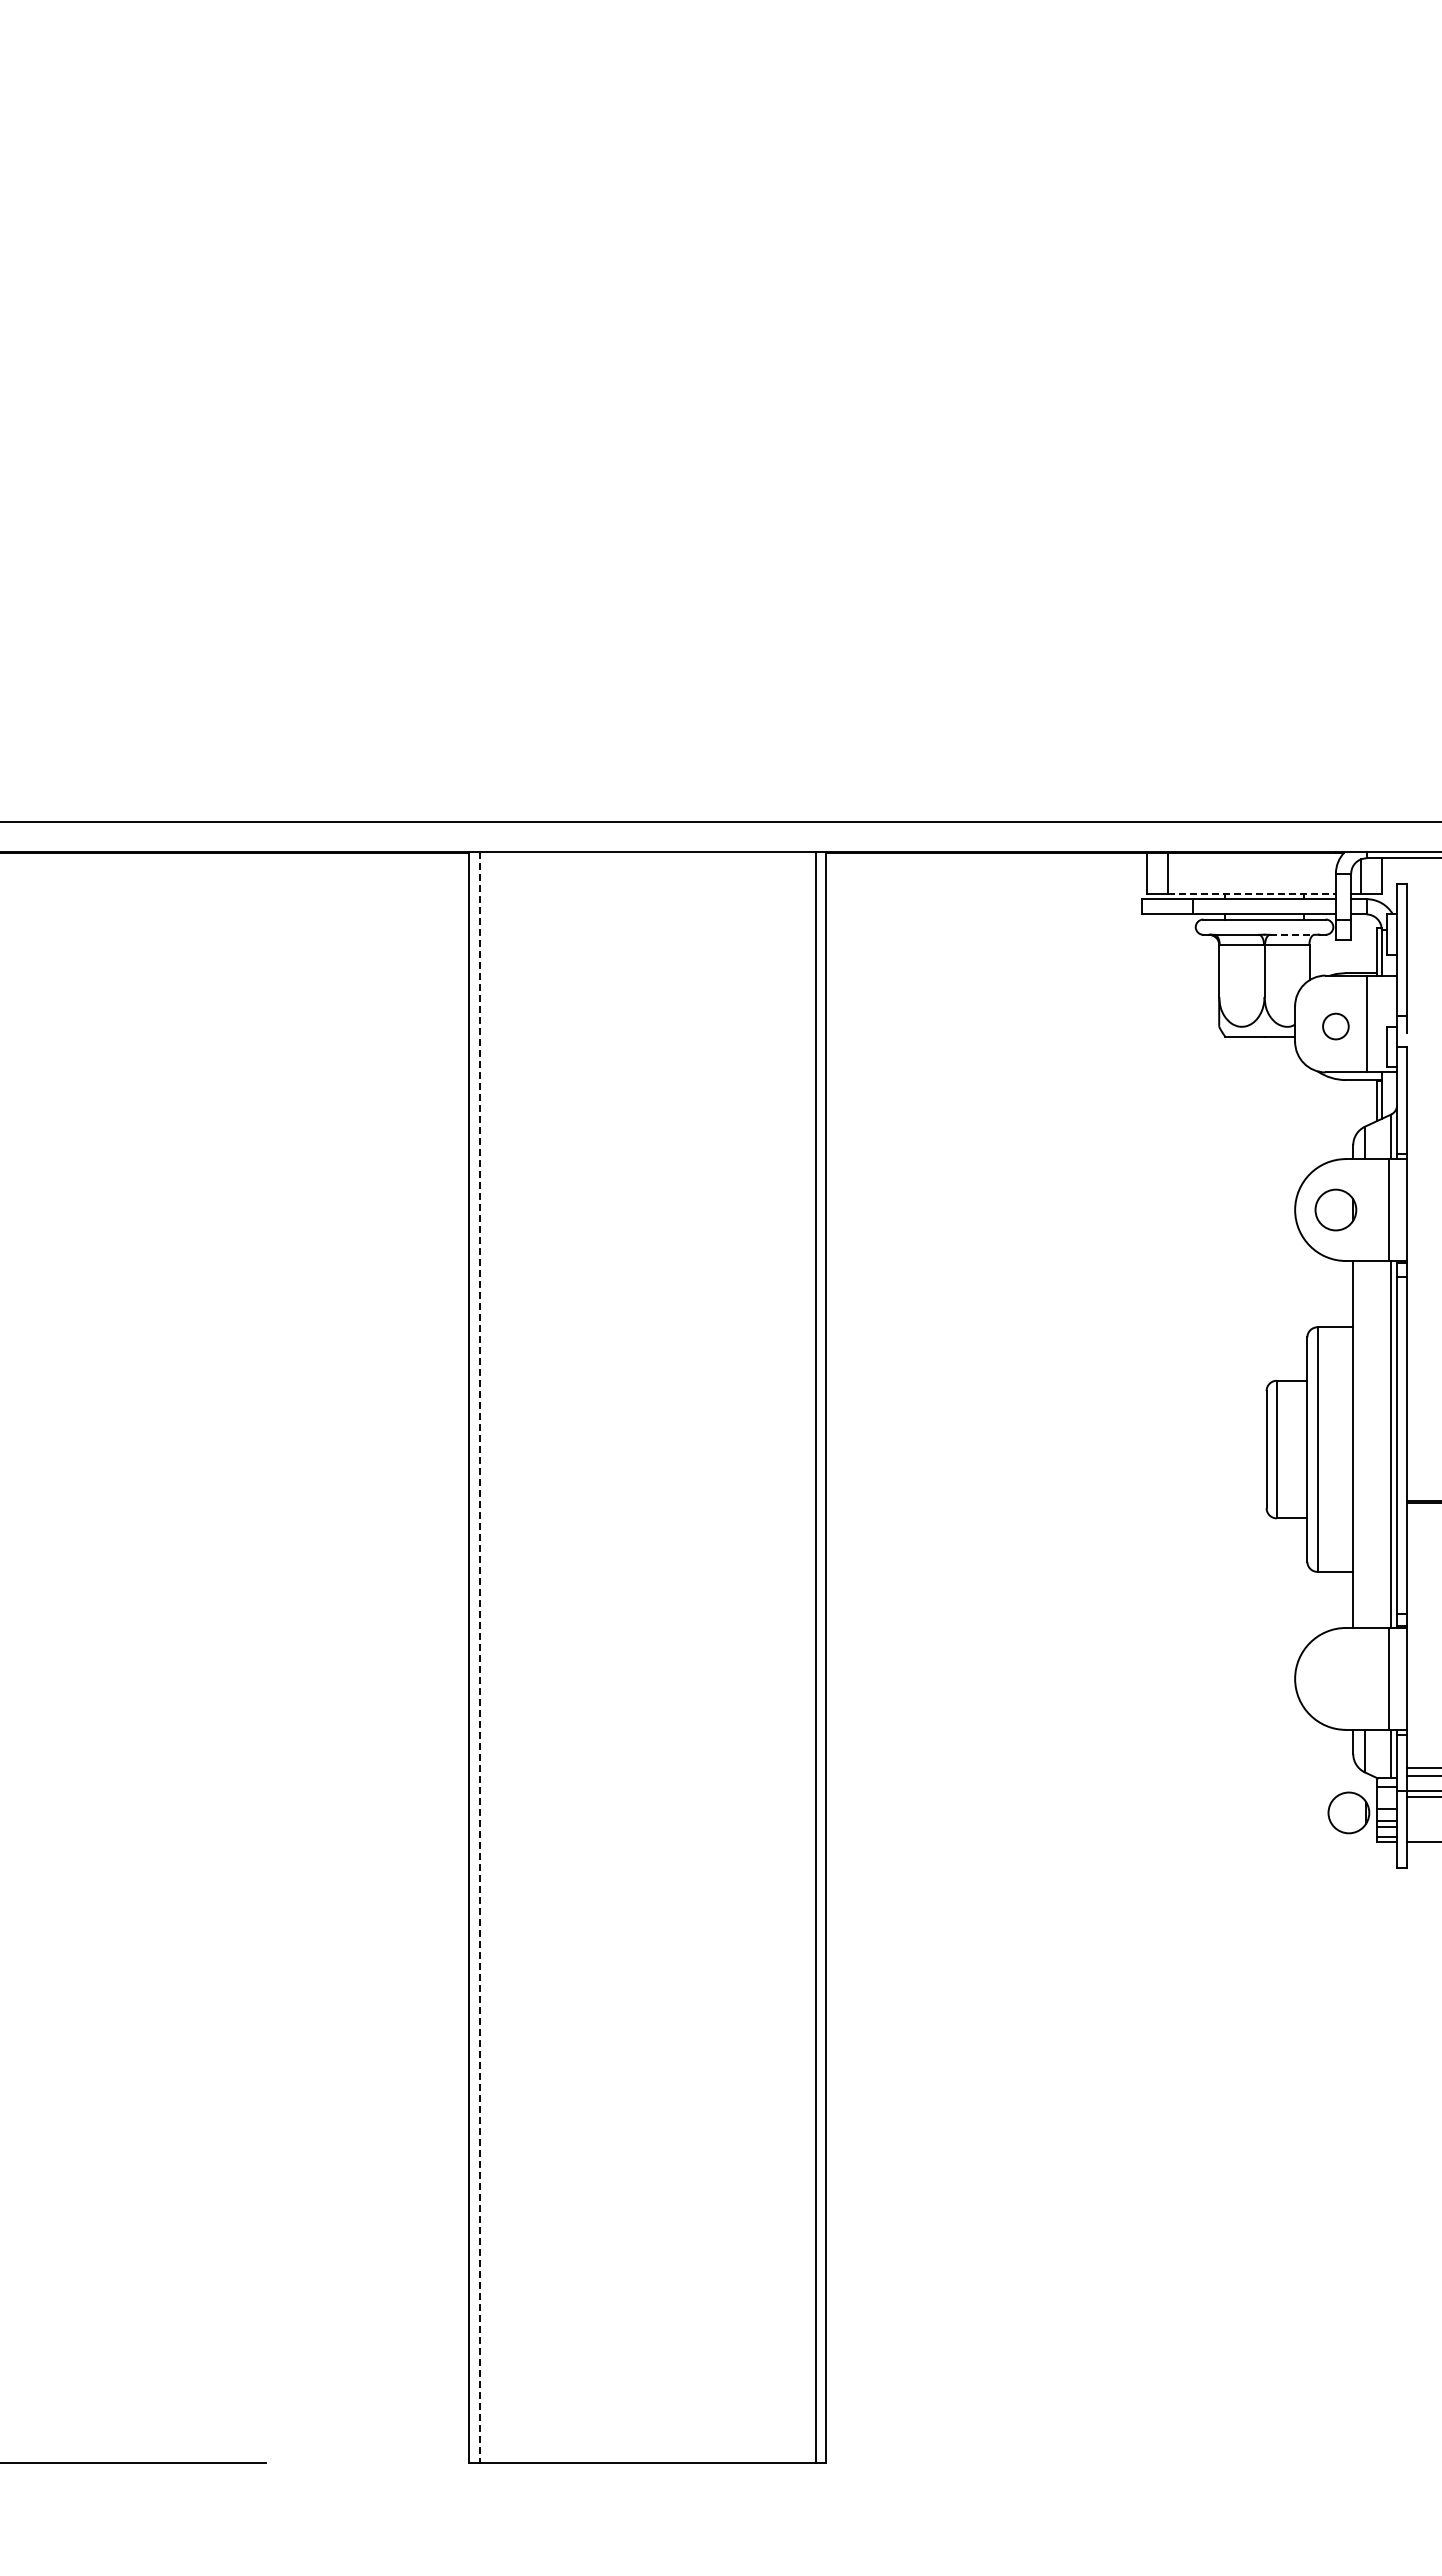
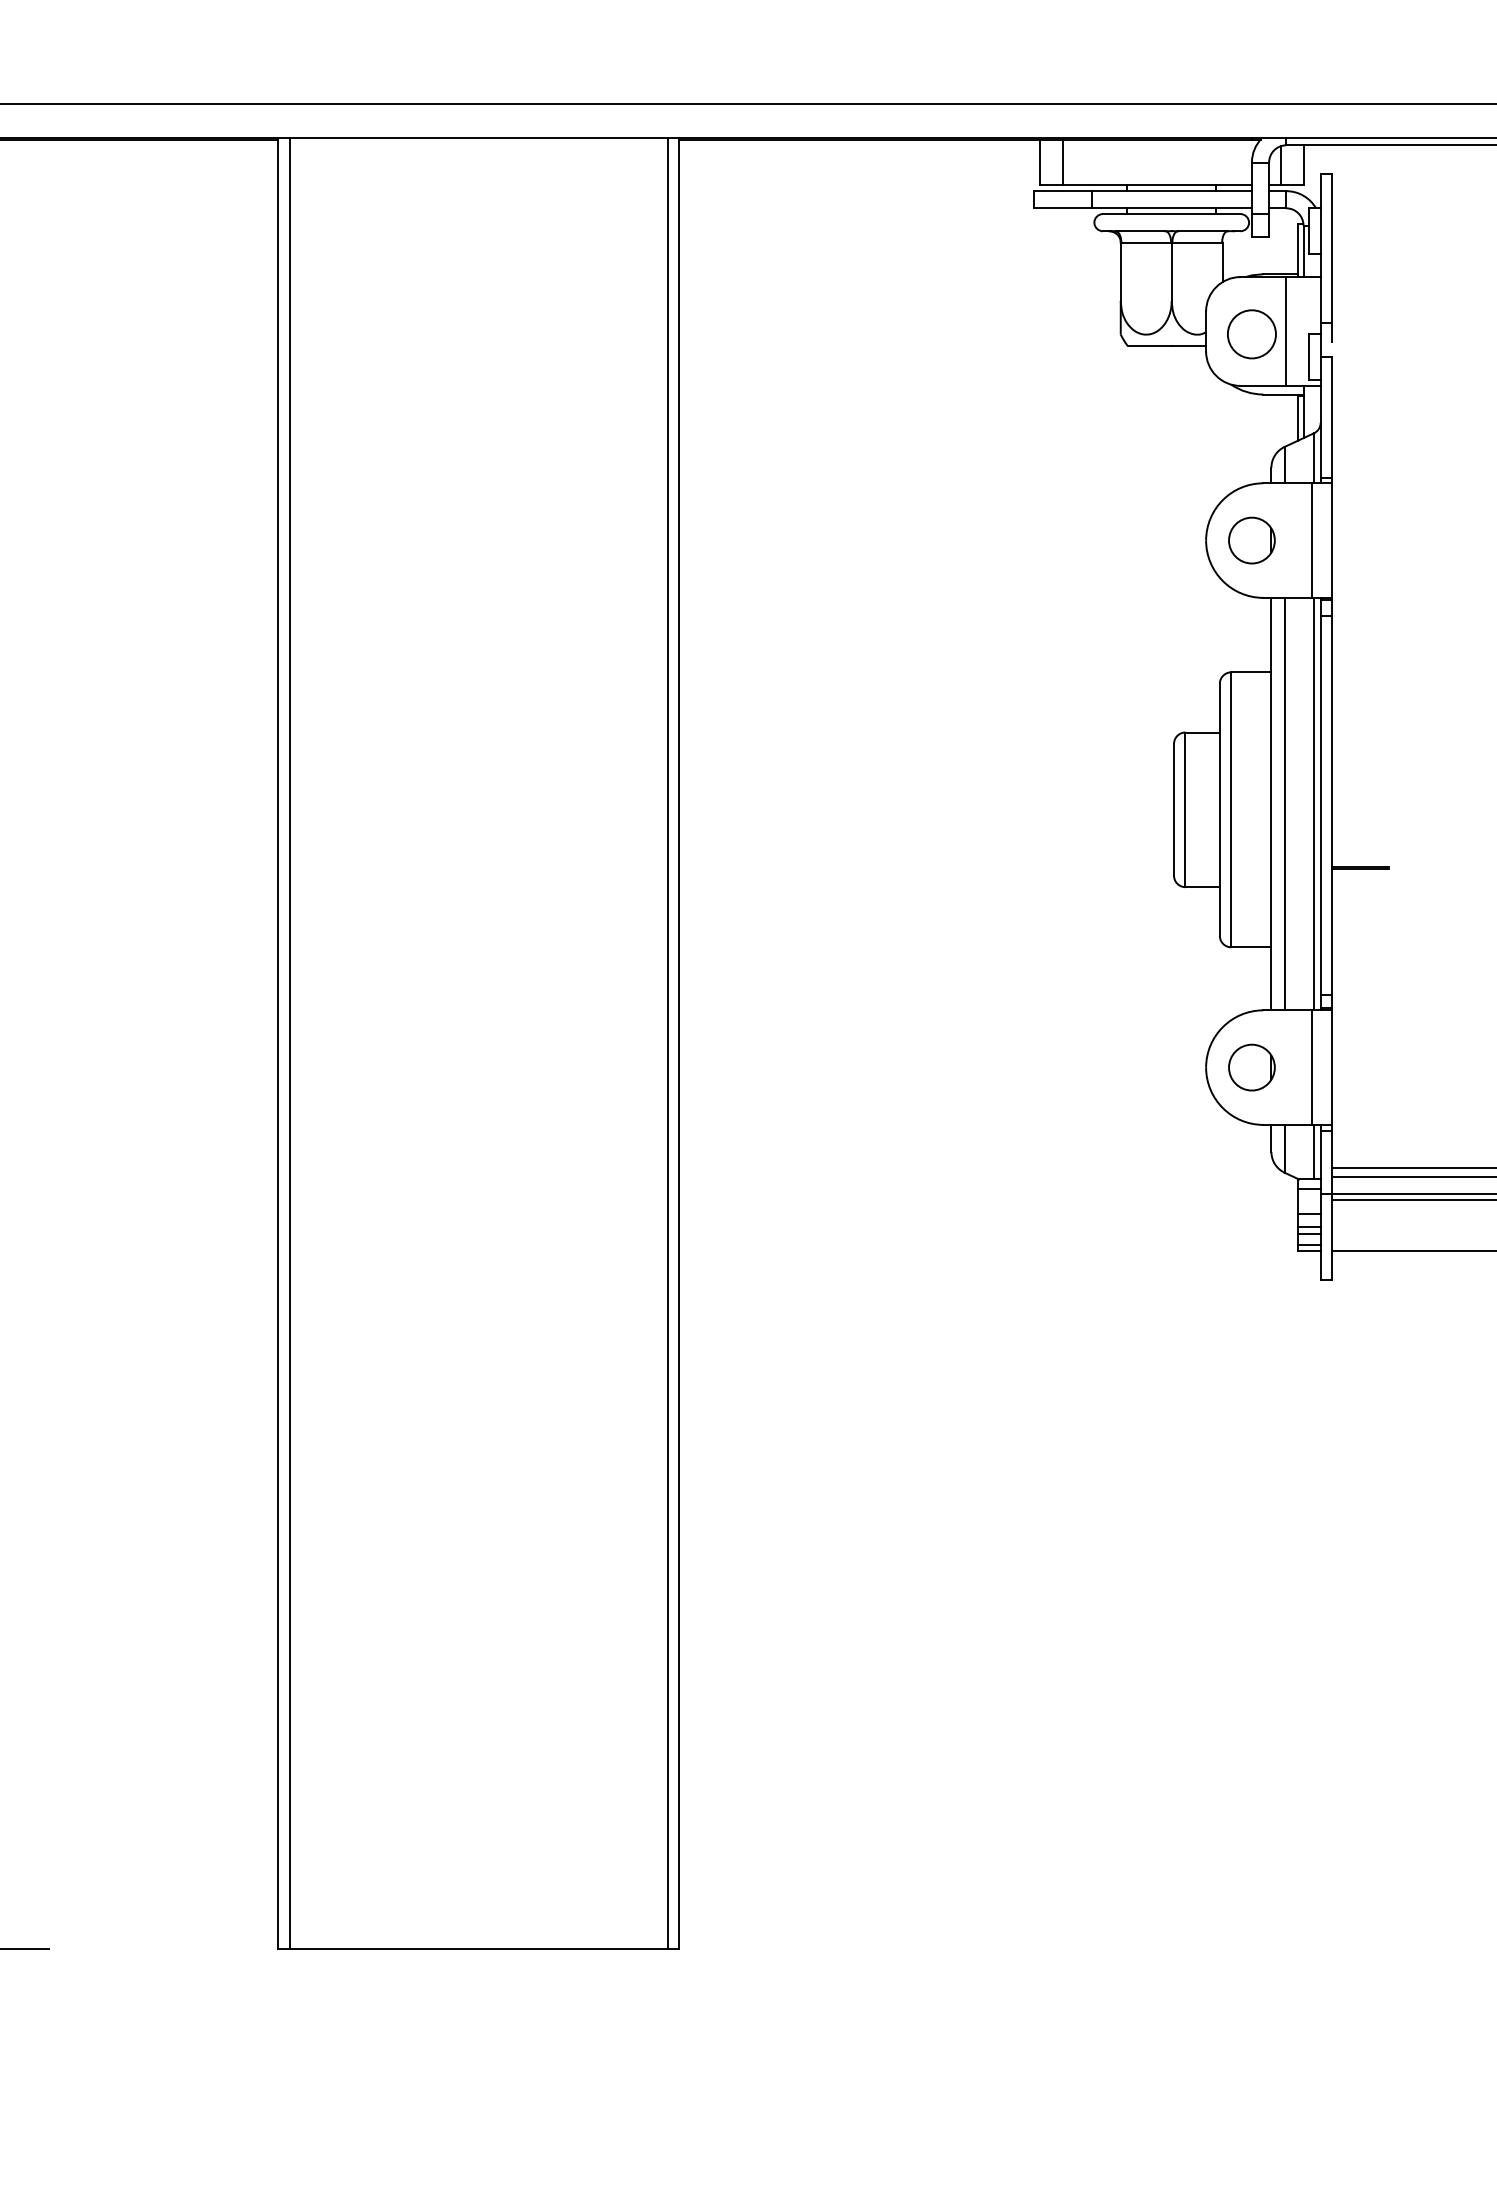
line: (1252, 894) -> (1158, 185), dashed -> solid
line: (1292, 934) -> (1203, 230), dashed -> solid
circle: (1335, 1026) -> (1251, 334), size x1.67
line: (1365, 1444) -> (1285, 804), added
line: (479, 1658) -> (289, 1044), dashed -> solid
part: (1348, 1812) -> (1251, 1067), moved

